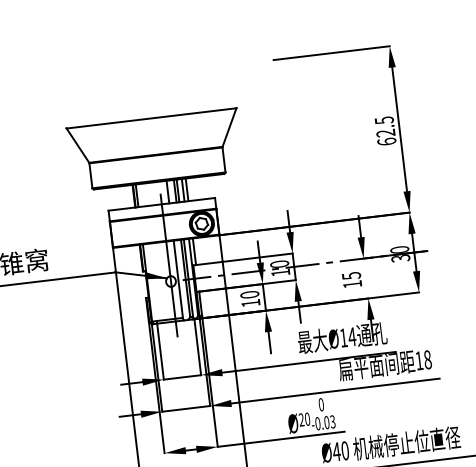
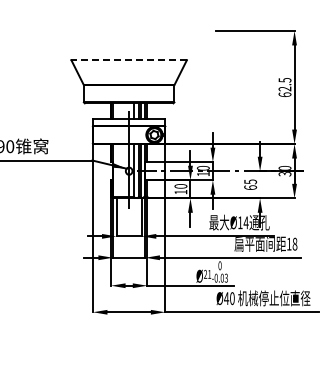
line: (152, 118) -> (129, 60), solid -> dashed
text: (352, 284) -> (250, 187), 15 -> 65
text: (307, 417) -> (209, 273), 20 -> 21

